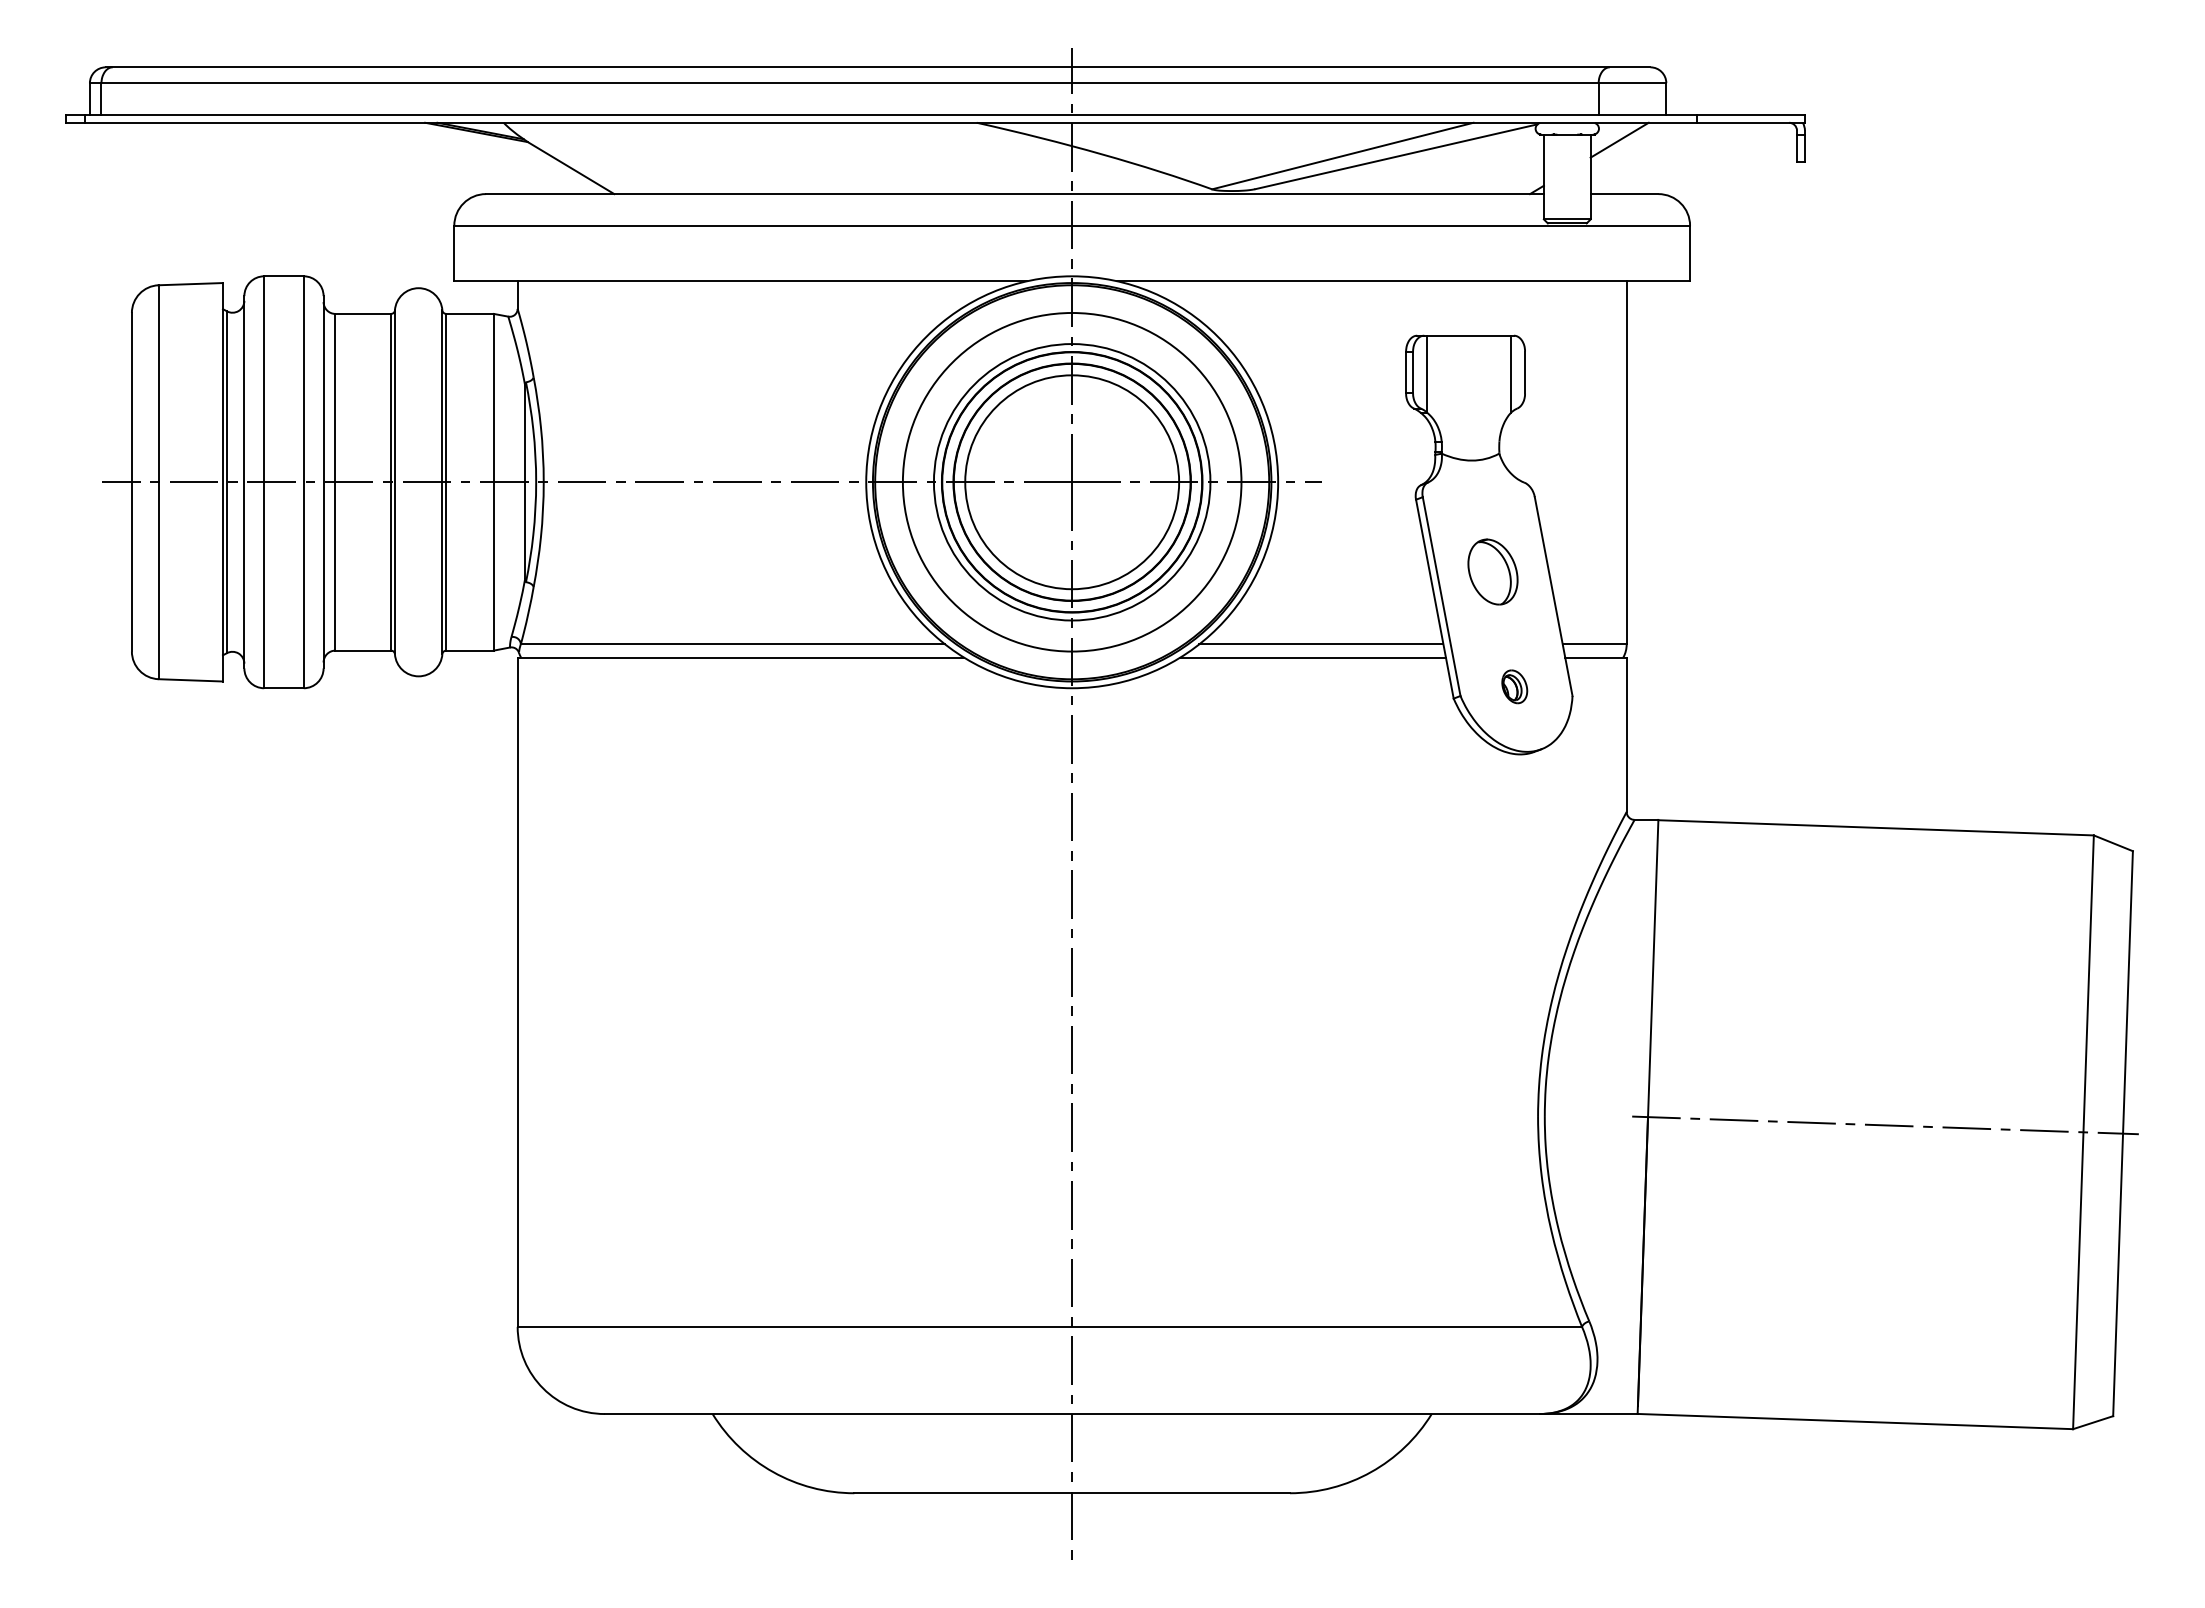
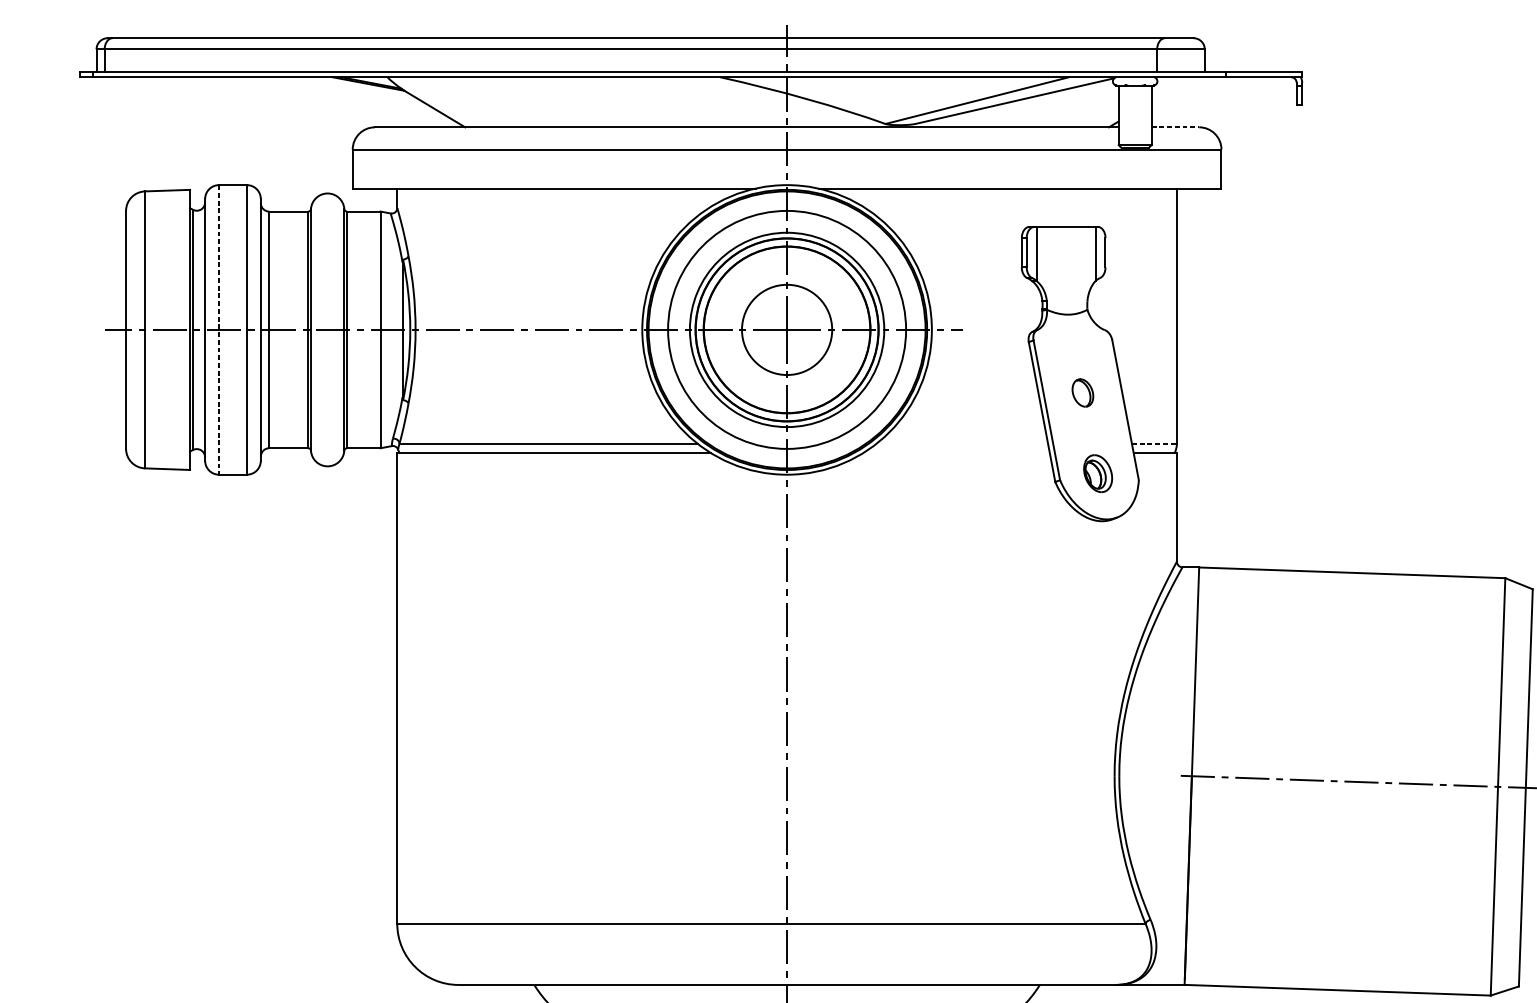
line: (1619, 139) -> (1171, 88), removed
line: (1624, 194) -> (1175, 127), solid -> dashed
line: (264, 482) -> (219, 330), solid -> dashed
circle: (1072, 482) -> (787, 330), size x0.6
part: (1492, 571) -> (1082, 392), size x0.6
line: (1321, 644) -> (962, 443), removed
line: (1595, 644) -> (1154, 443), solid -> dashed
line: (1312, 657) -> (956, 453), removed
part: (1514, 686) -> (1098, 473), size x1.6

